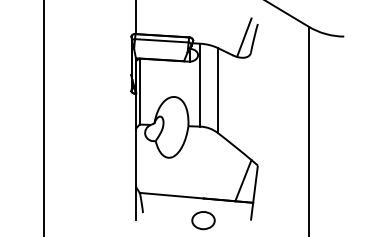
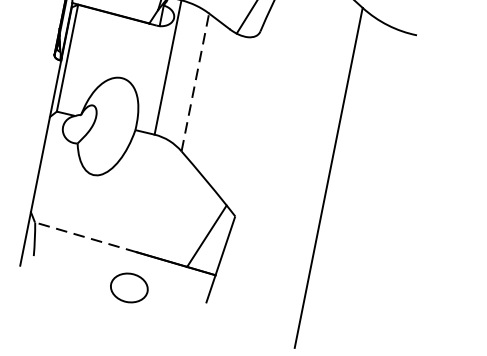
line: (218, 90) -> (195, 82), solid -> dashed
line: (171, 195) -> (85, 236), solid -> dashed

